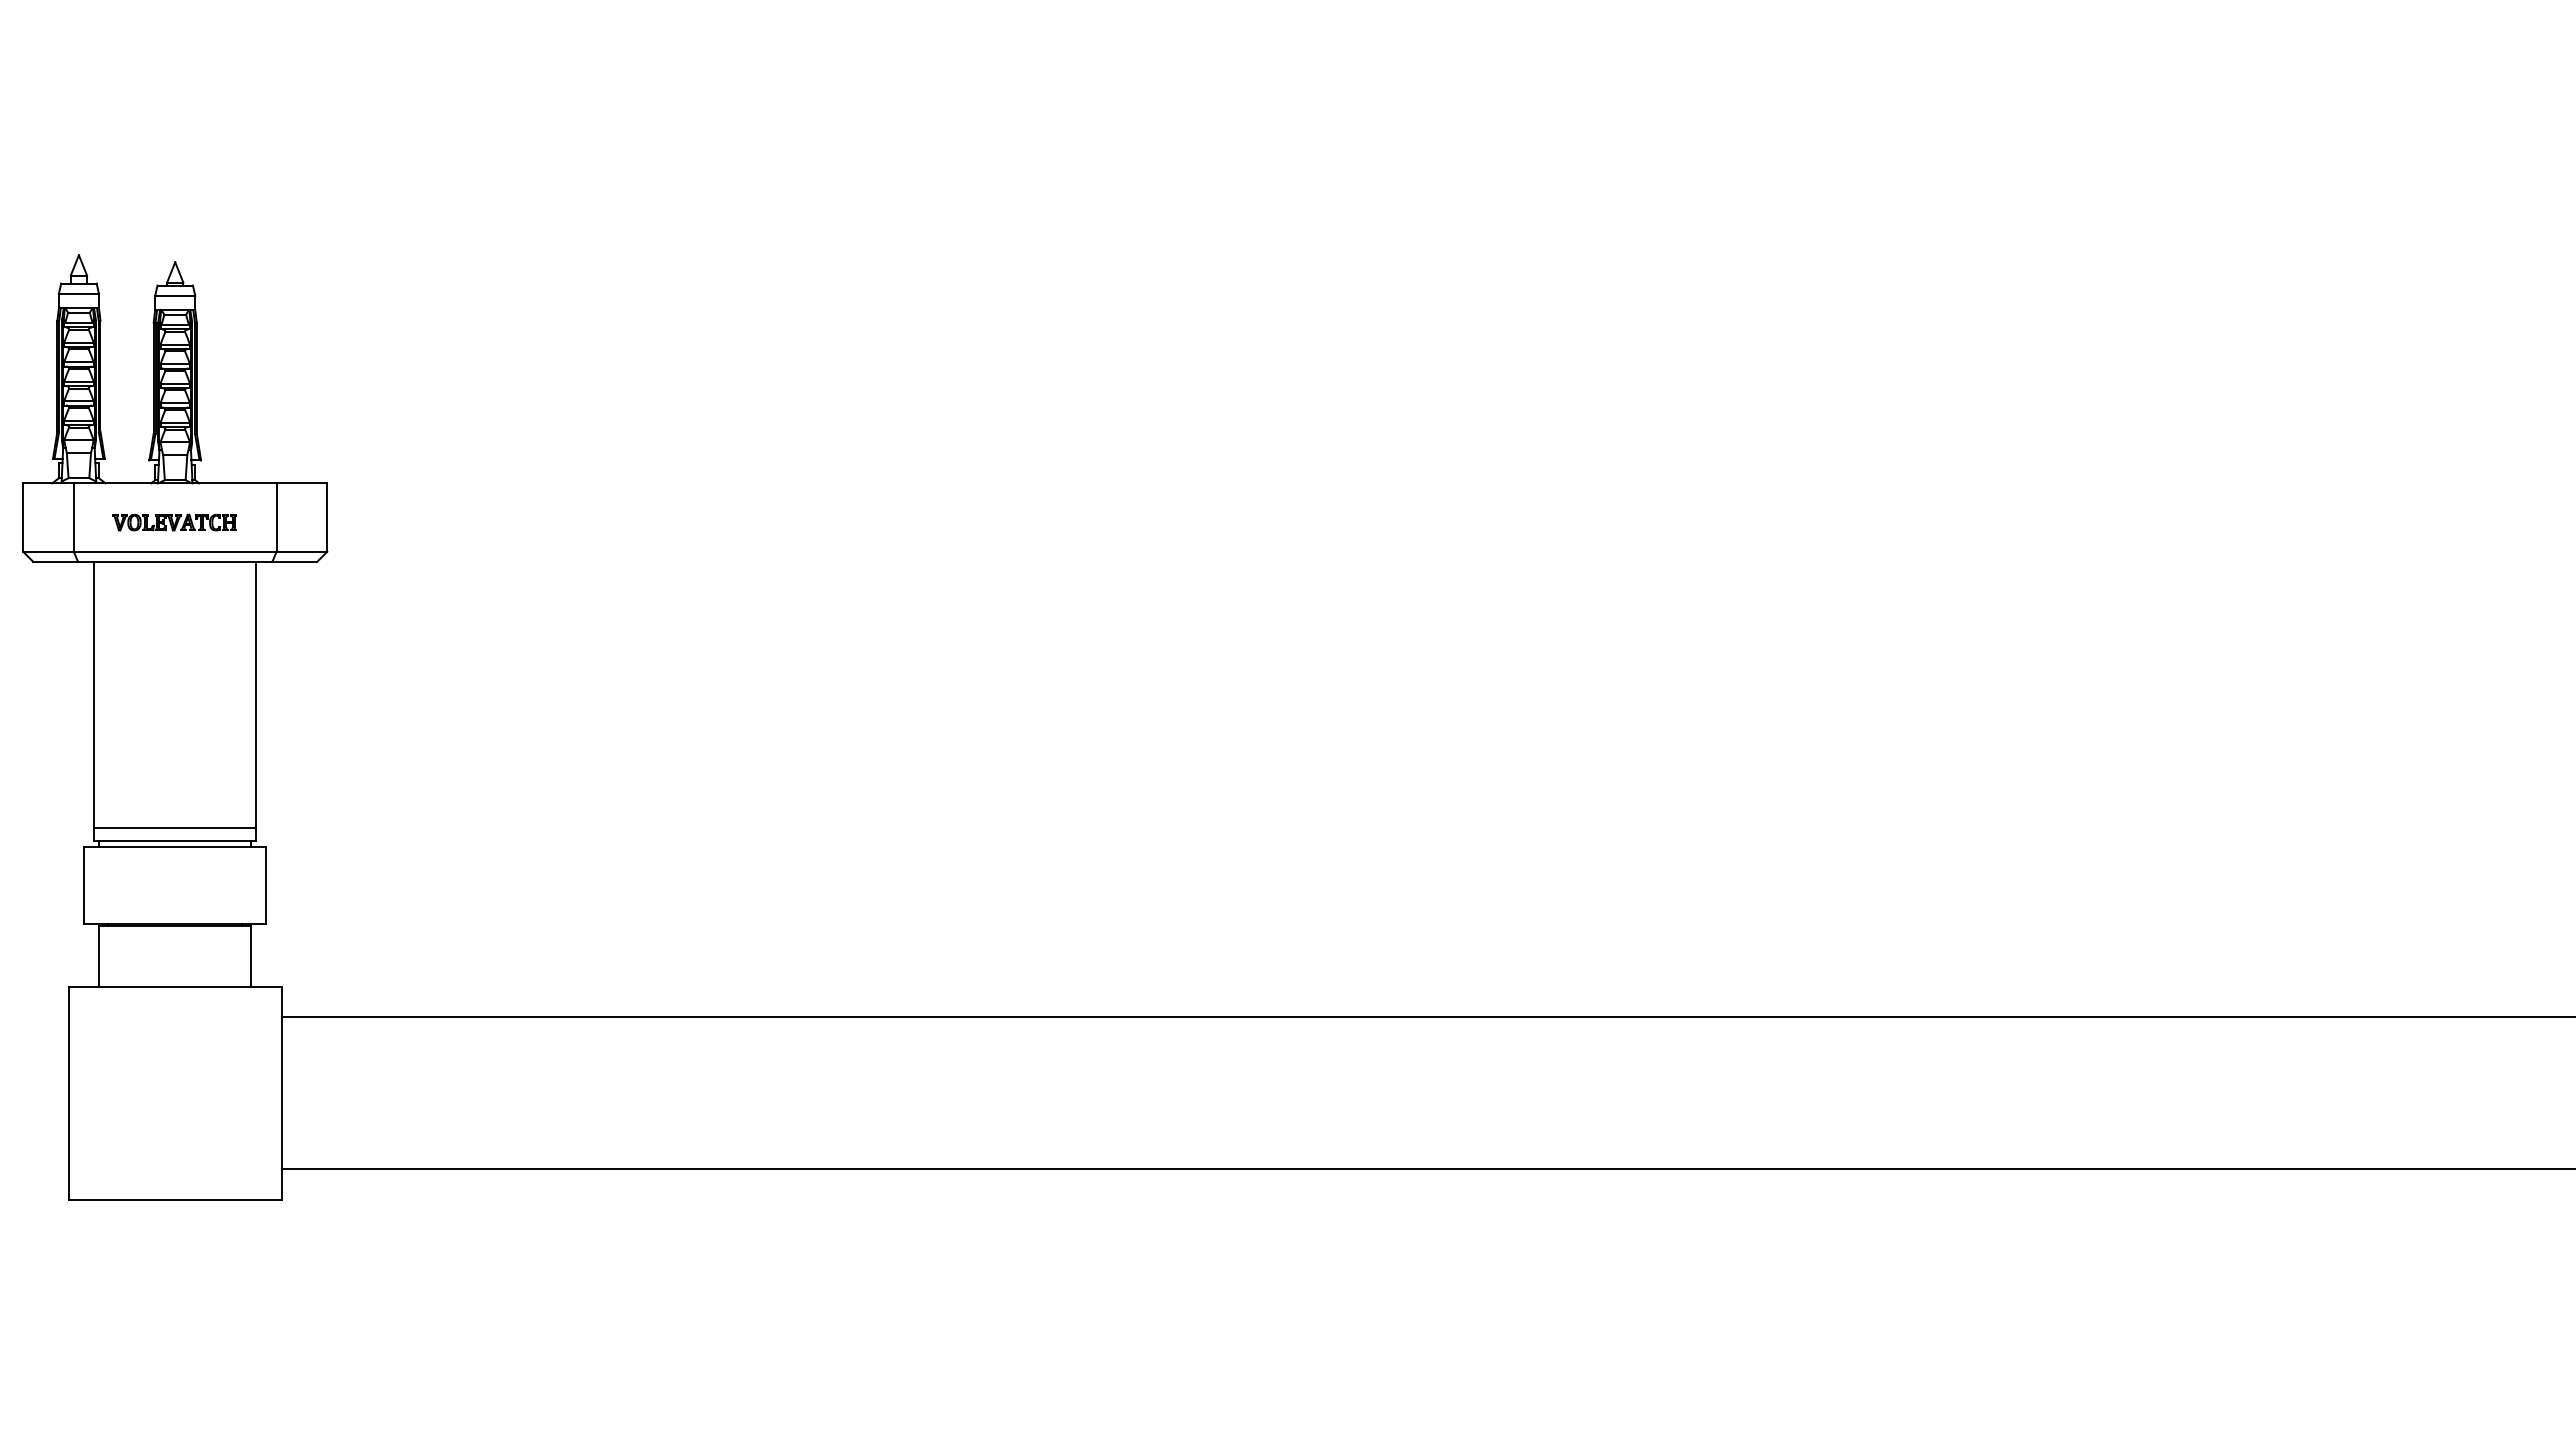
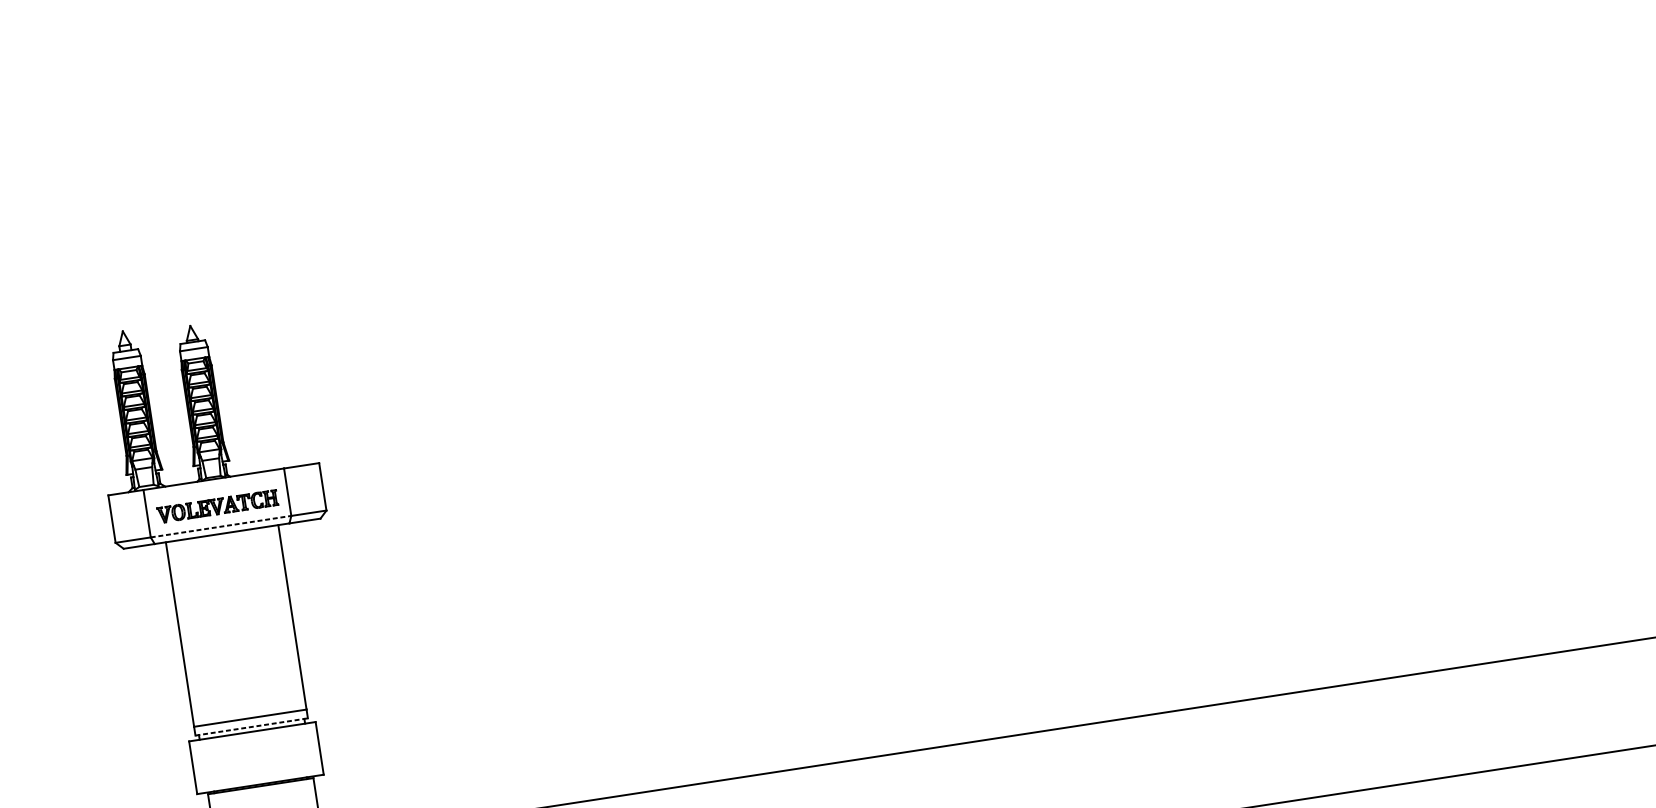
part: (174, 522) -> (217, 506), size x1.4
line: (175, 551) -> (221, 526), solid -> dashed
line: (175, 840) -> (251, 726), solid -> dashed

